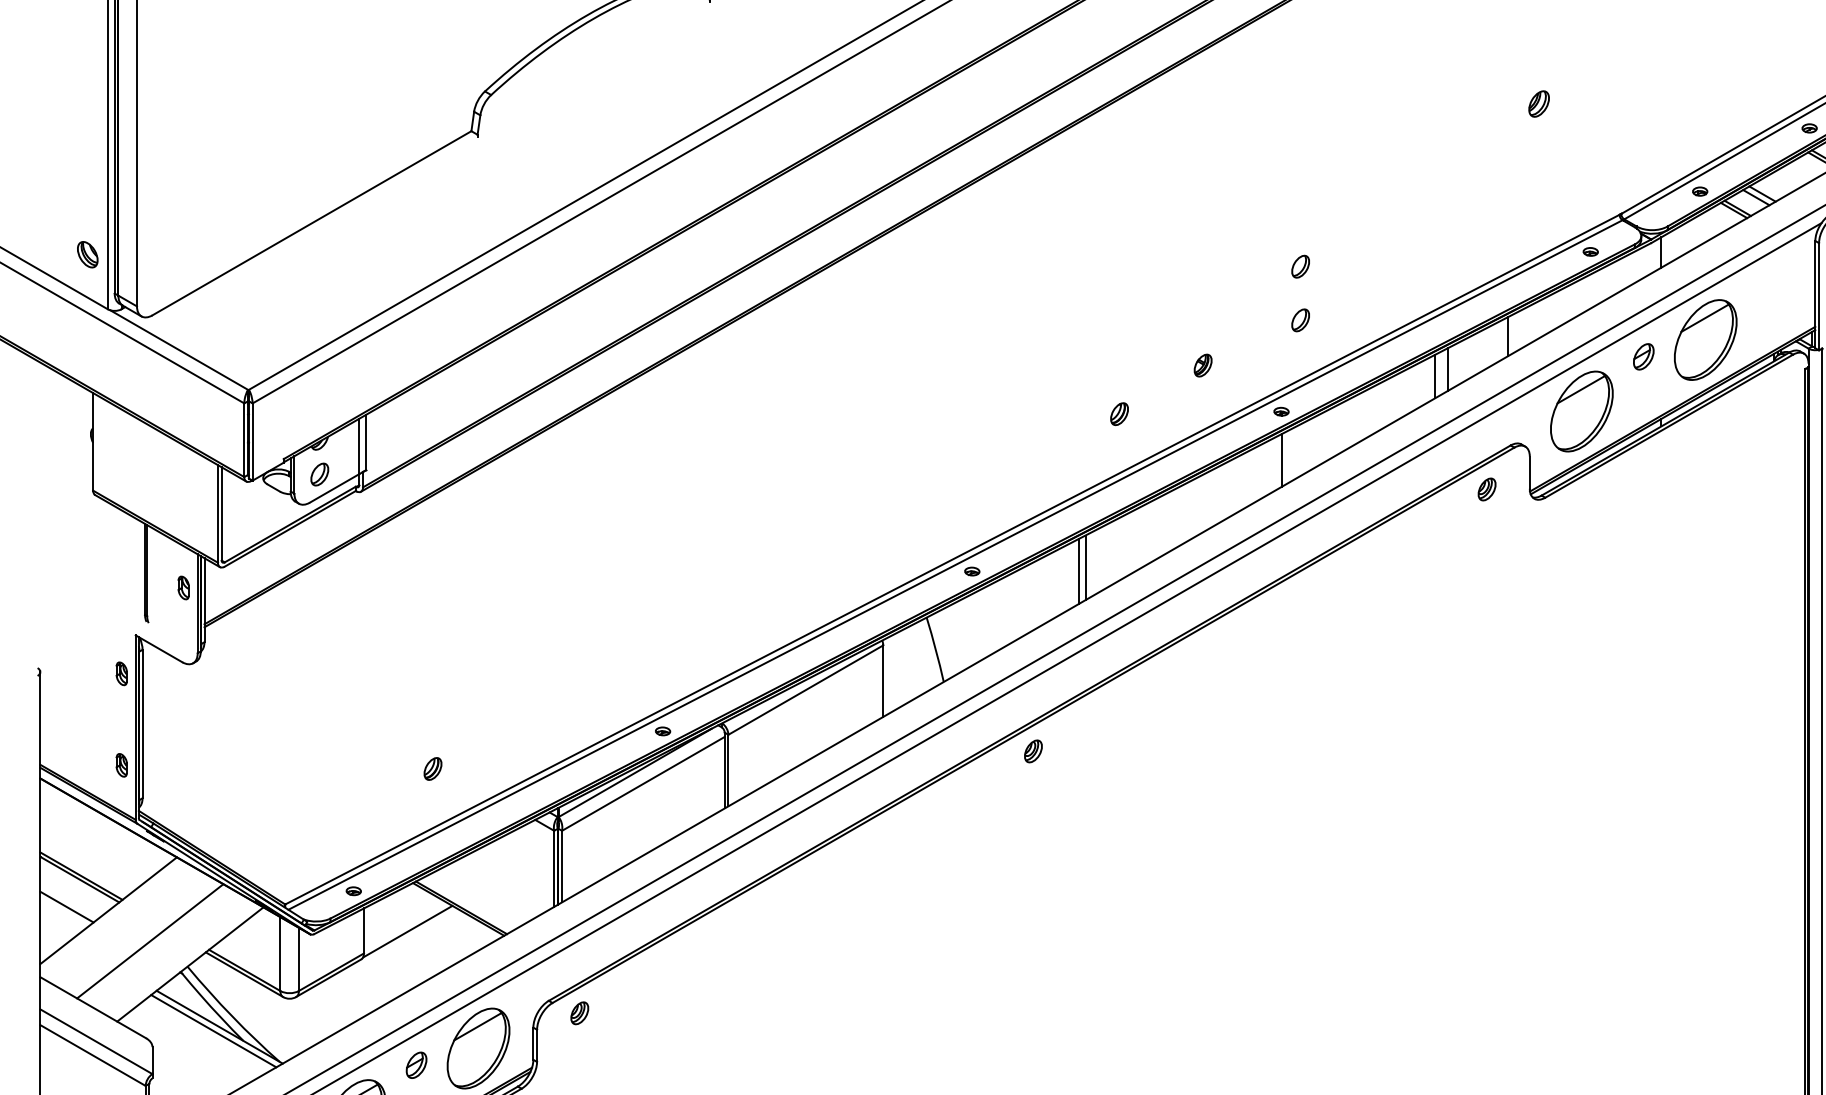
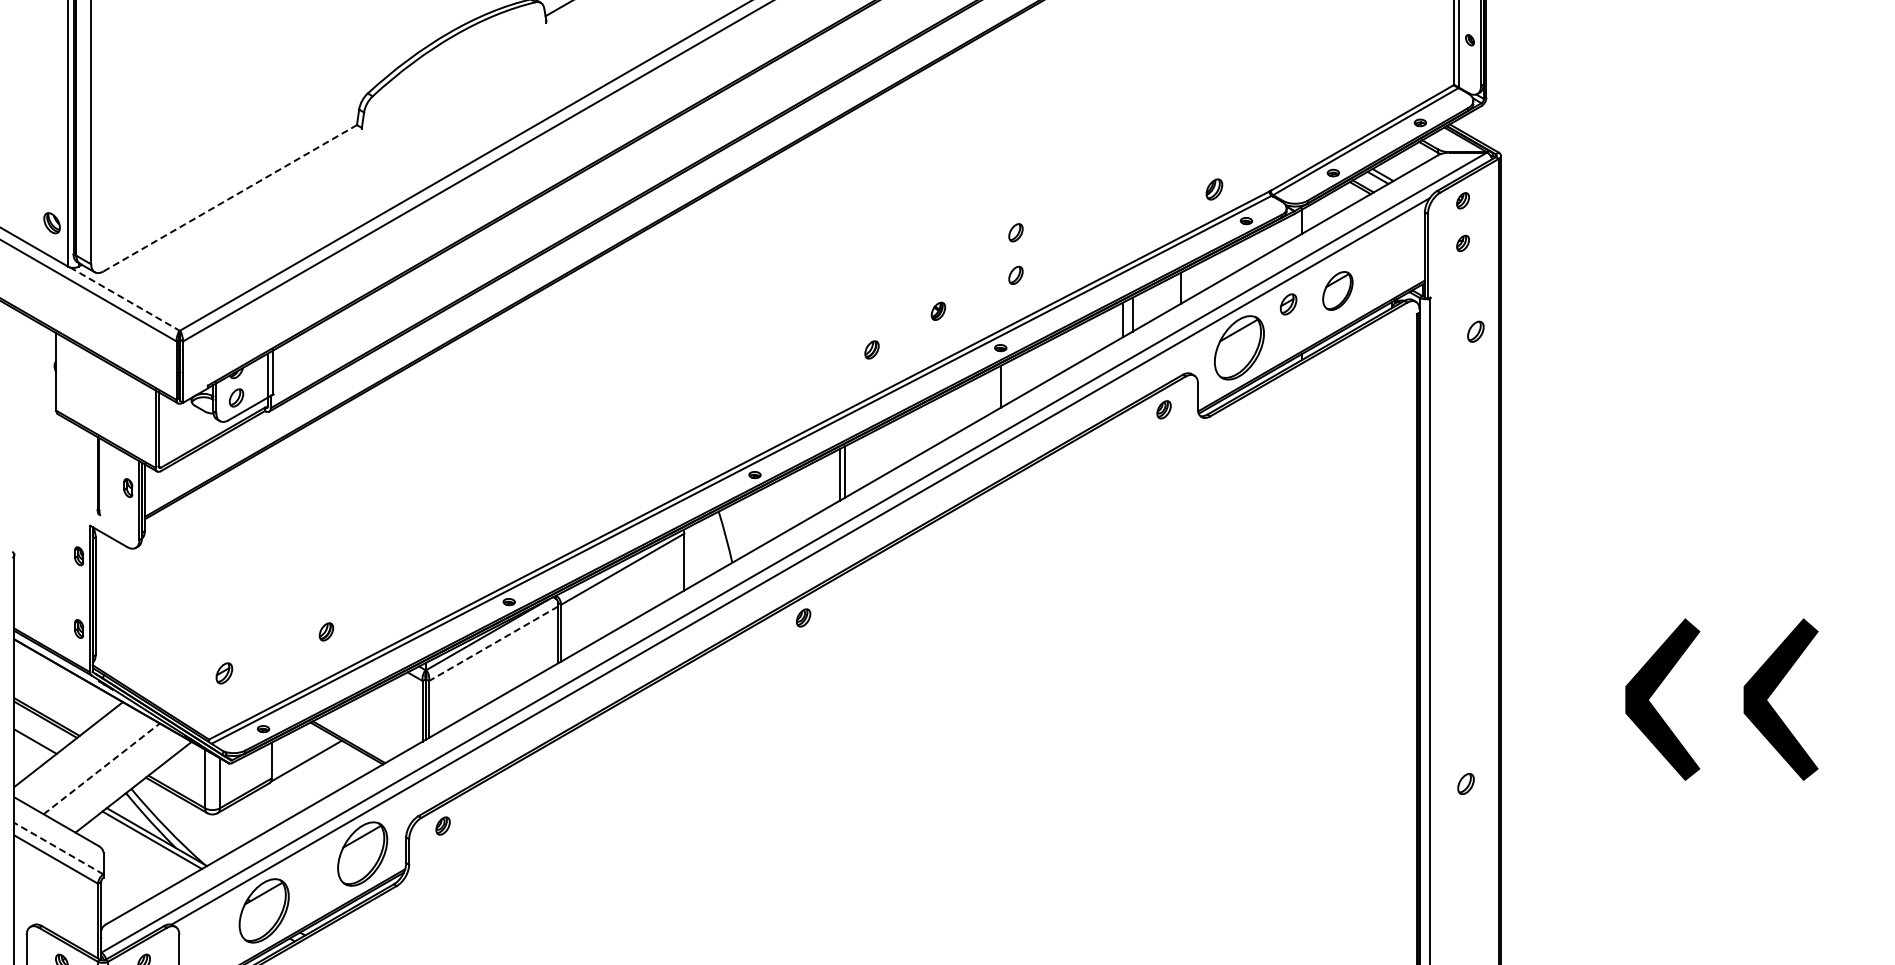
part: (1539, 104) -> (1214, 189), moved
line: (312, 223) -> (230, 198), solid -> dashed
part: (1705, 339) -> (1337, 290), size x0.6
line: (180, 350) -> (125, 299), solid -> dashed
line: (643, 783) -> (493, 643), solid -> dashed
line: (149, 940) -> (101, 768), solid -> dashed
line: (95, 1041) -> (58, 848), solid -> dashed
part: (416, 1065) -> (224, 673), moved

